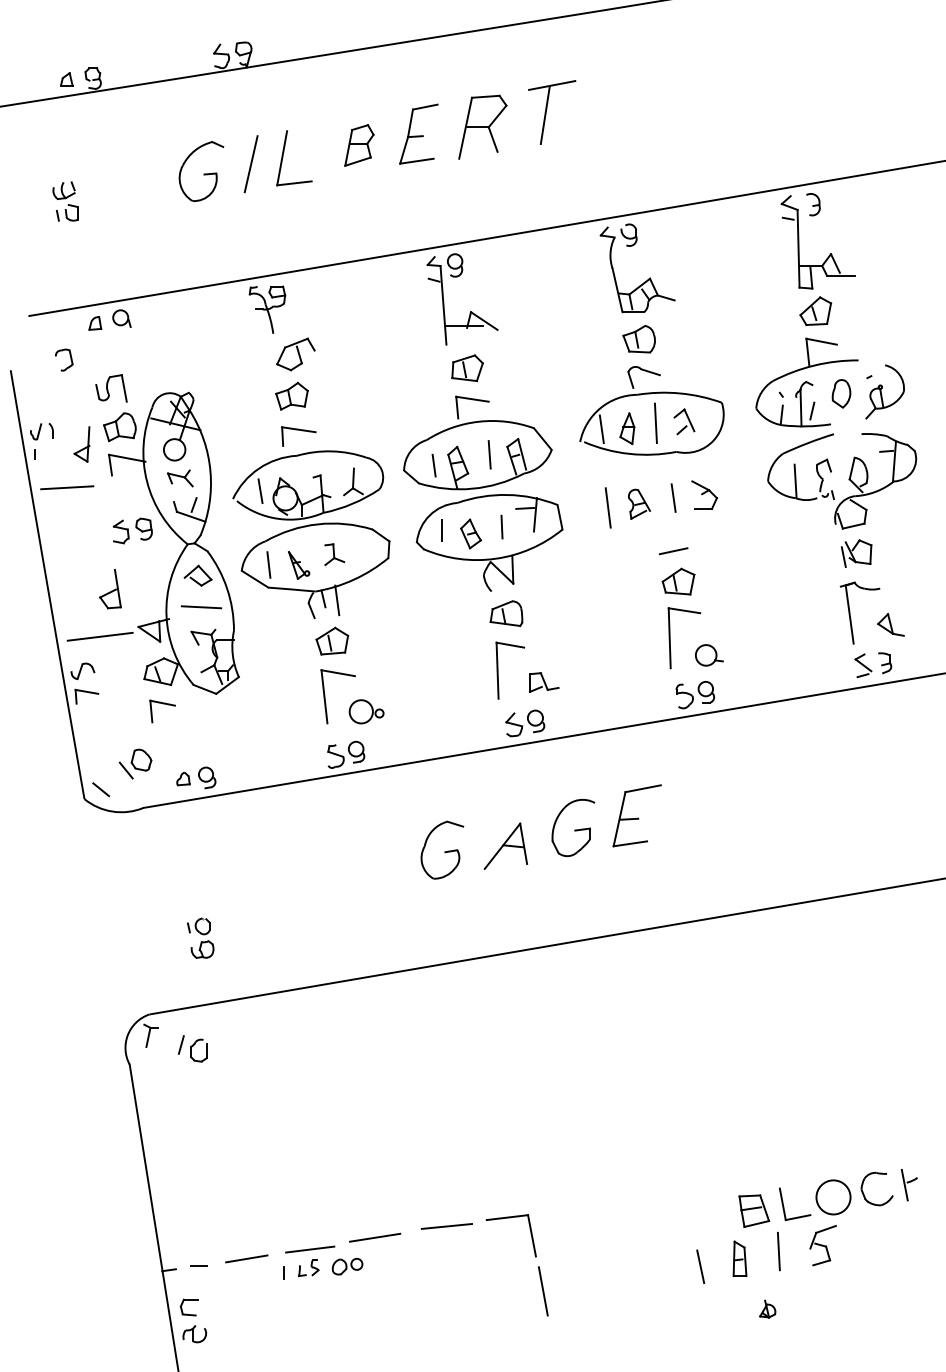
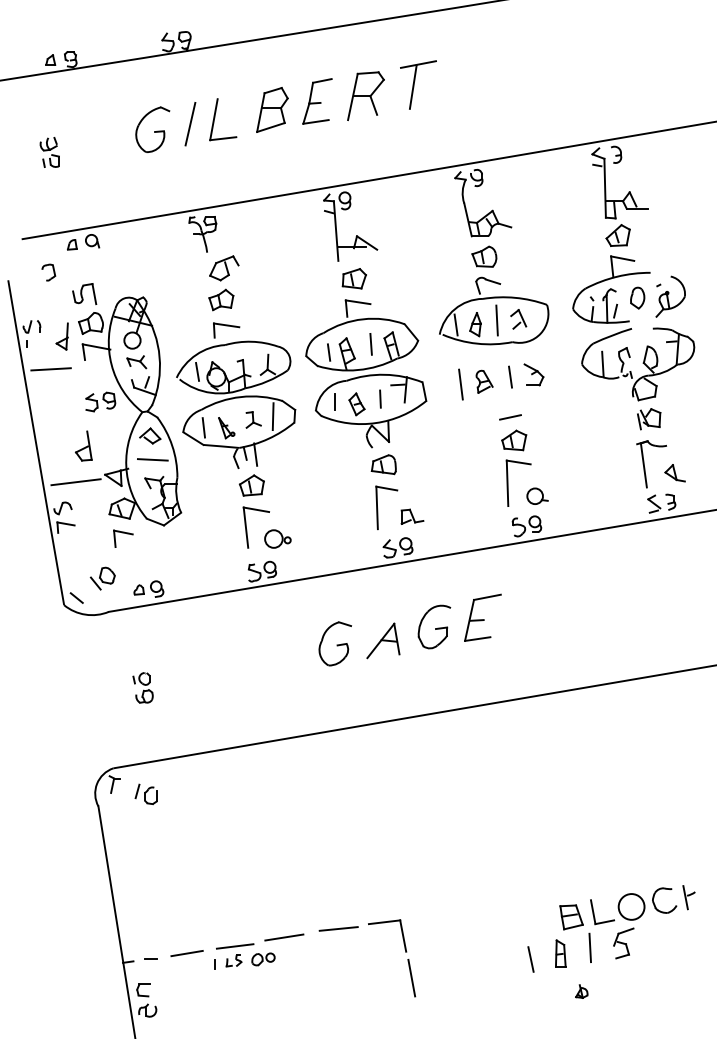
part: (359, 145) -> (272, 110), size x1.43
line: (359, 549) -> (272, 416), added
part: (200, 937) -> (142, 687), moved

